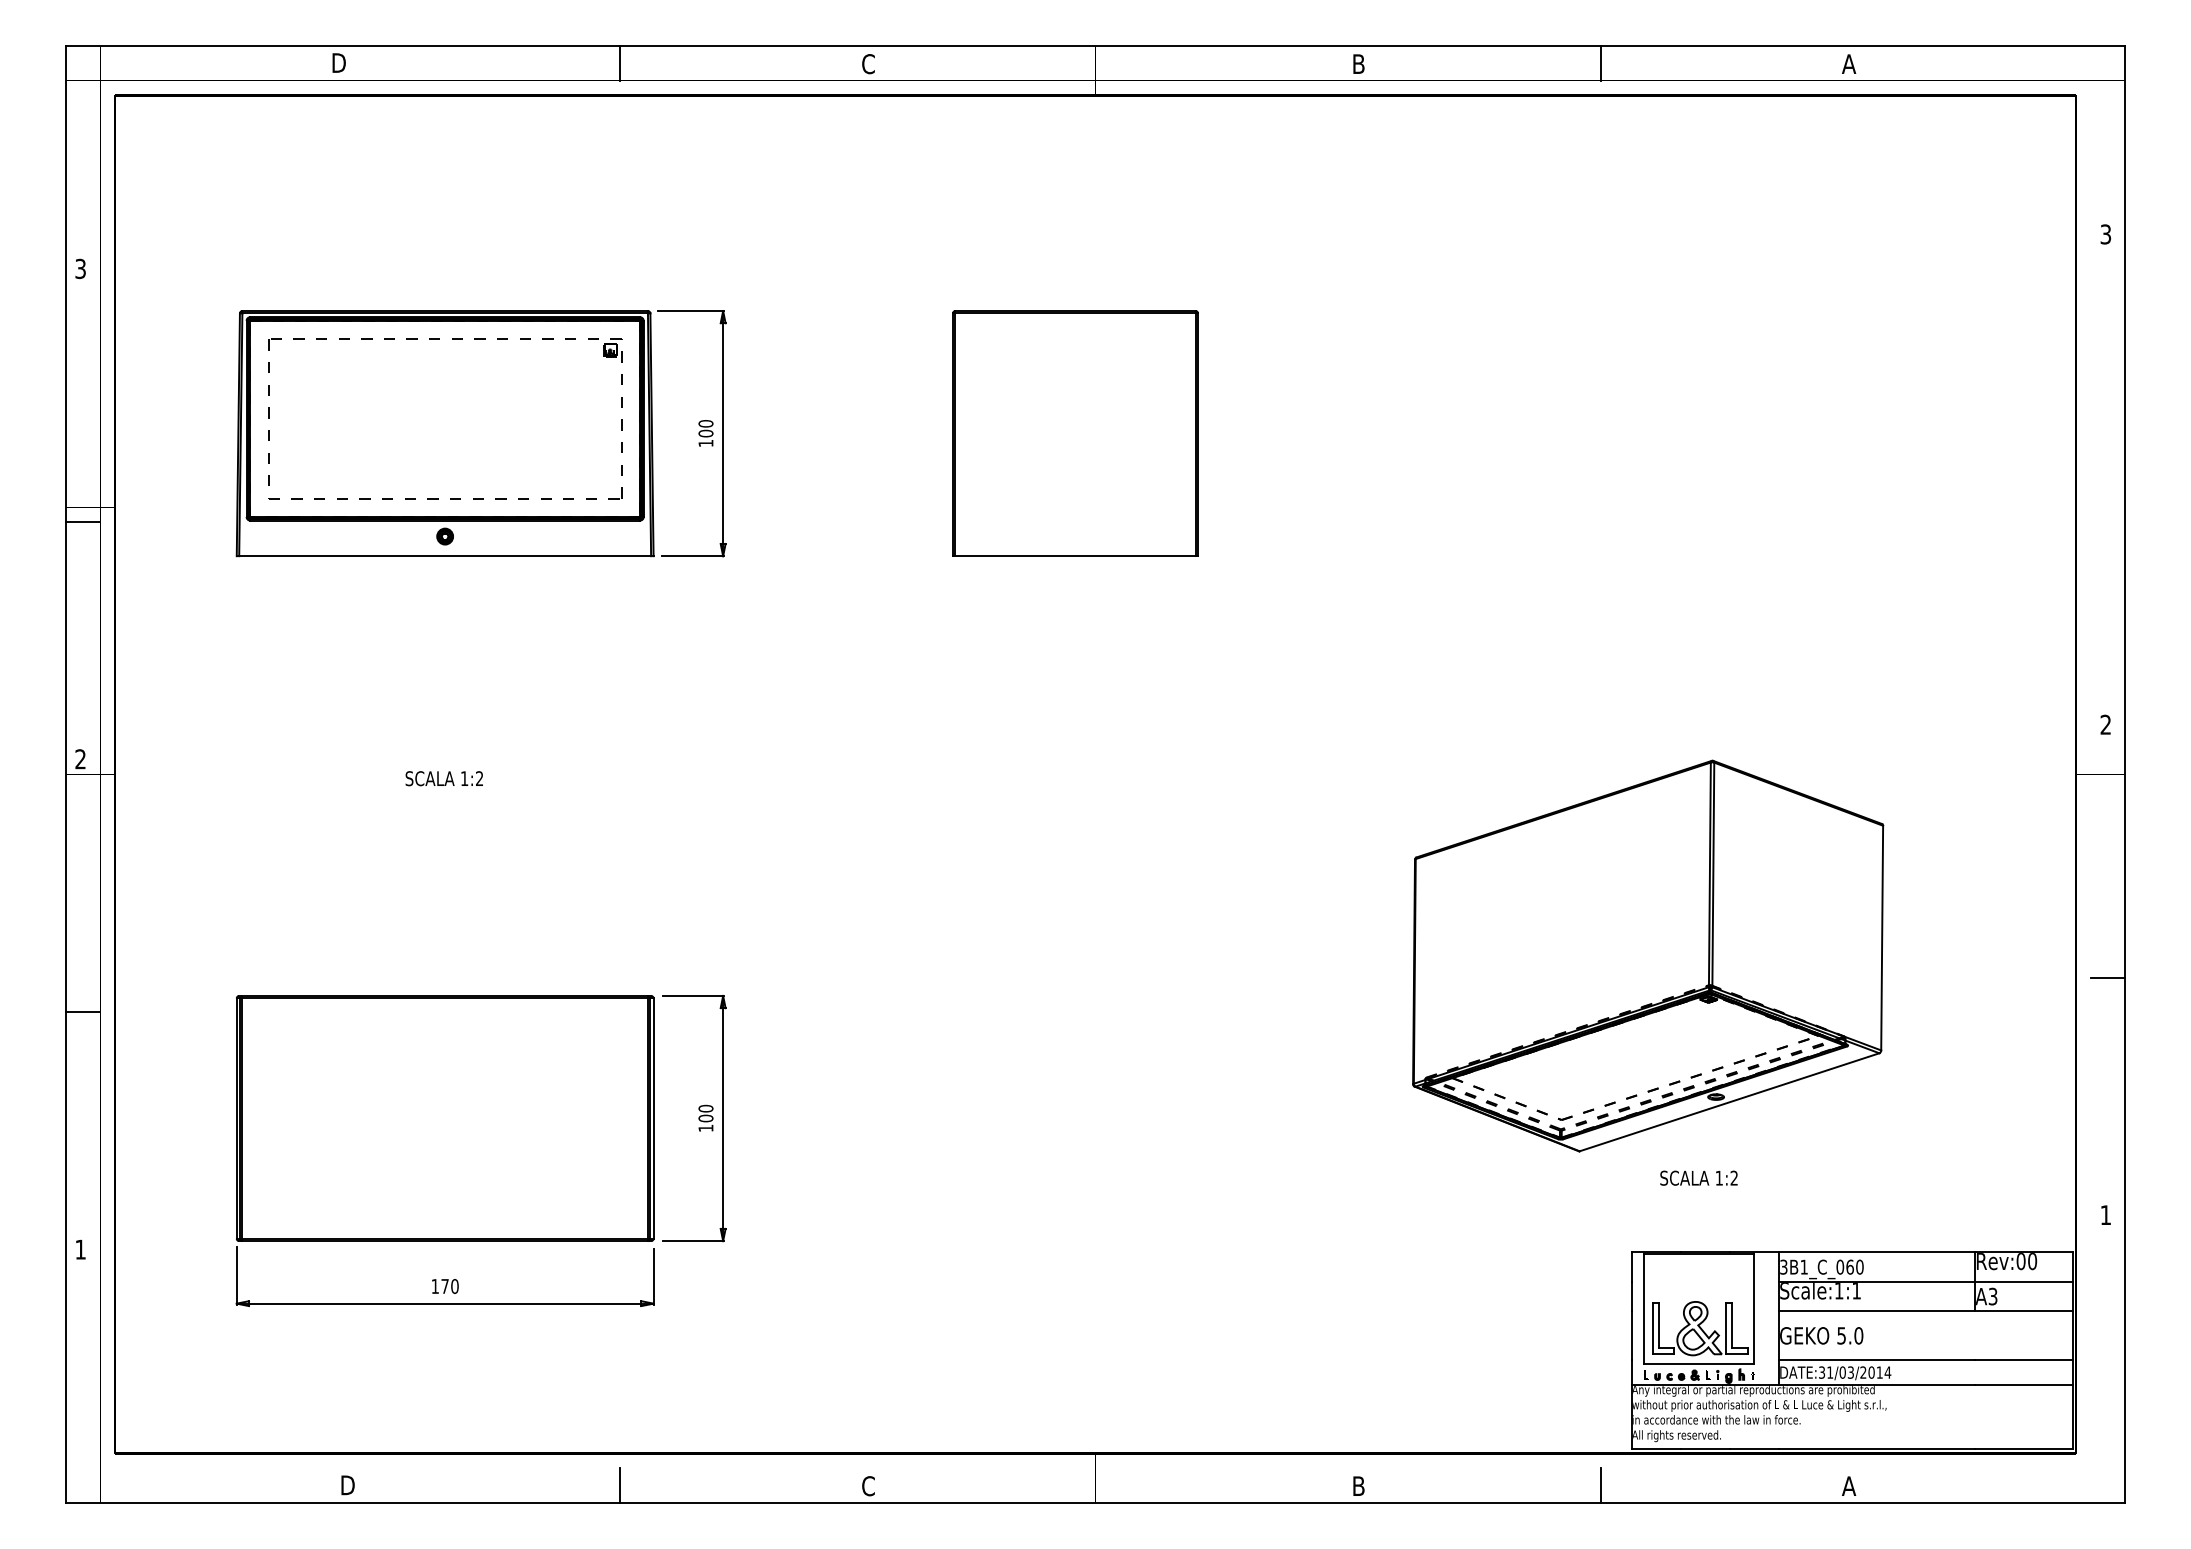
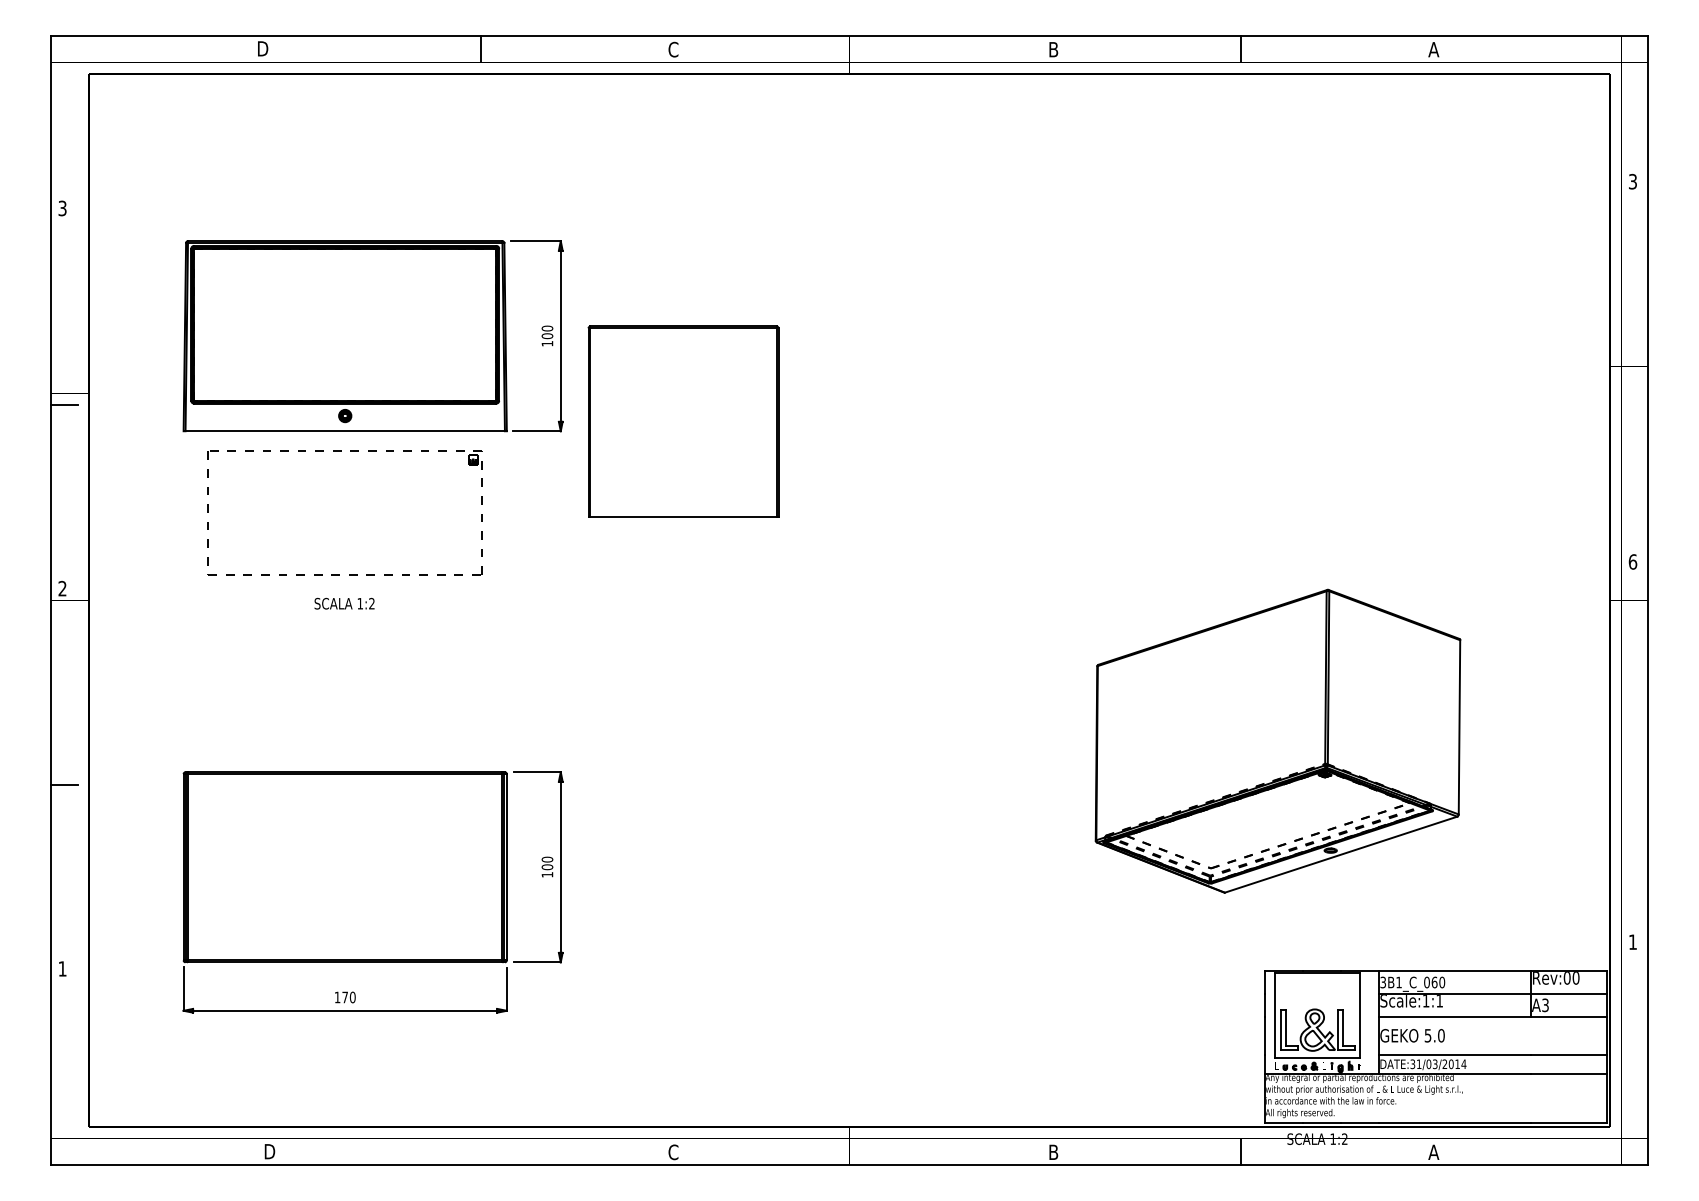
part: (439, 339) -> (340, 451), moved
part: (1075, 433) -> (683, 421), moved
text: (2105, 724) -> (1632, 561), 2 -> 6
line: (2107, 978) -> (1634, 758), removed
text: (1698, 1177) -> (1317, 1138), moved
line: (619, 1485) -> (480, 1151), removed

